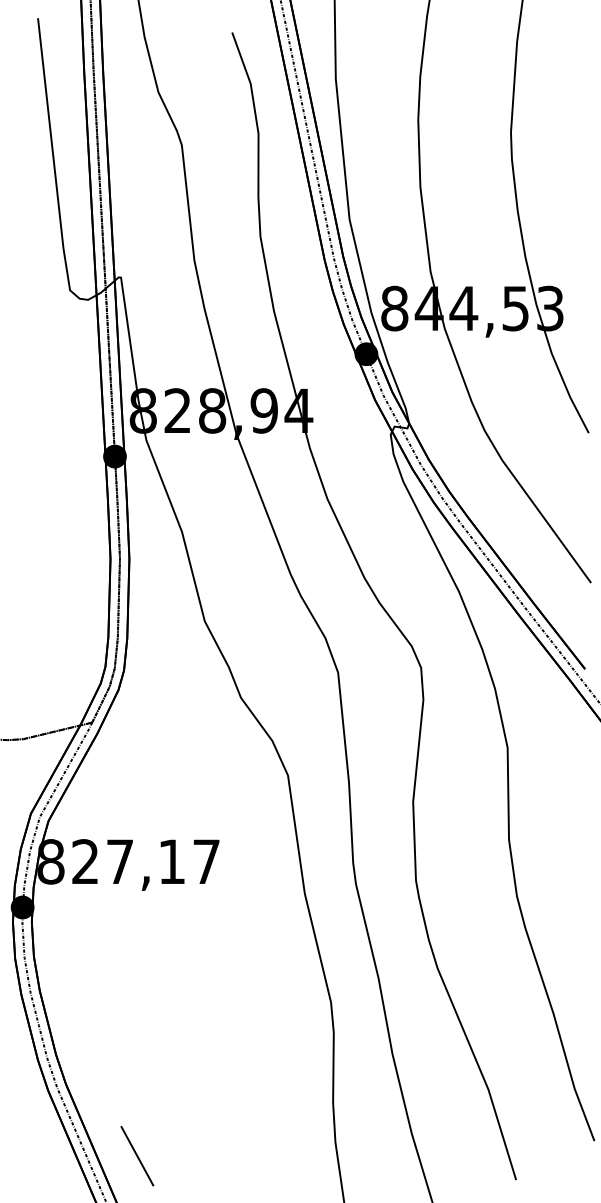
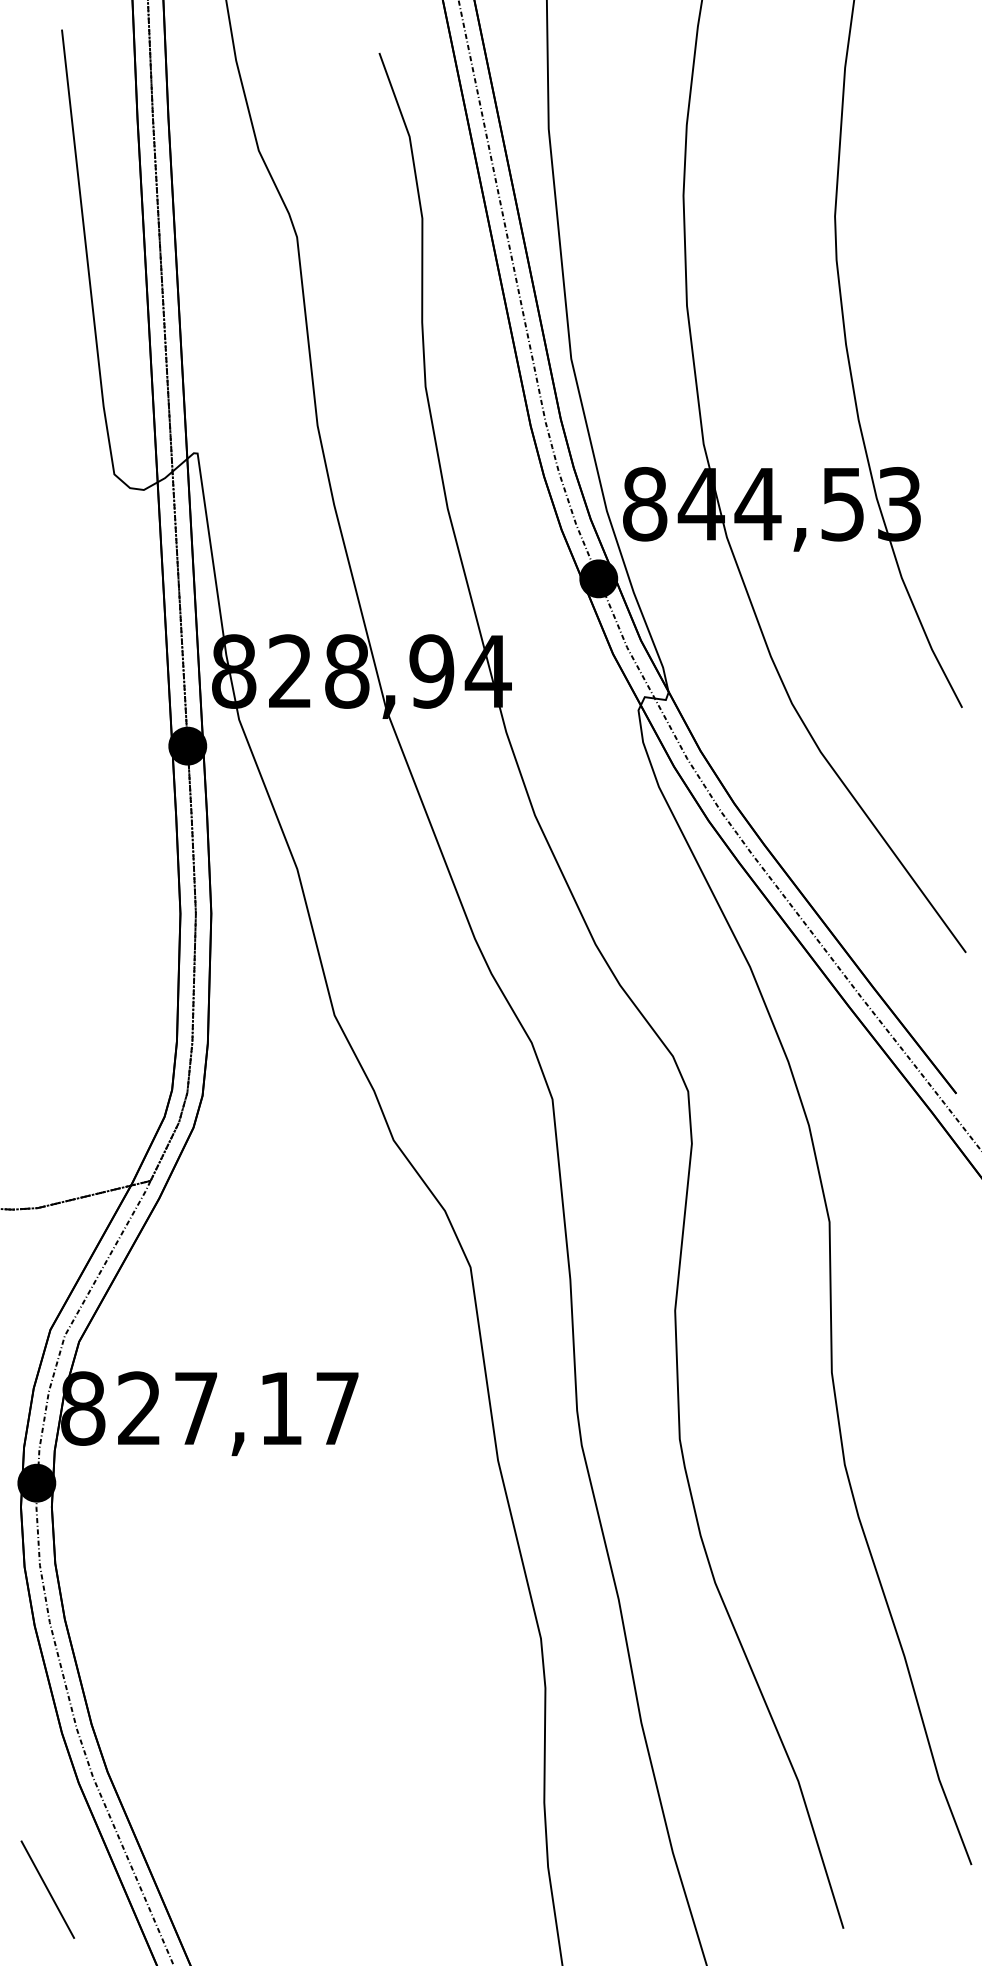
line: (137, 1156) -> (48, 1890), moved

